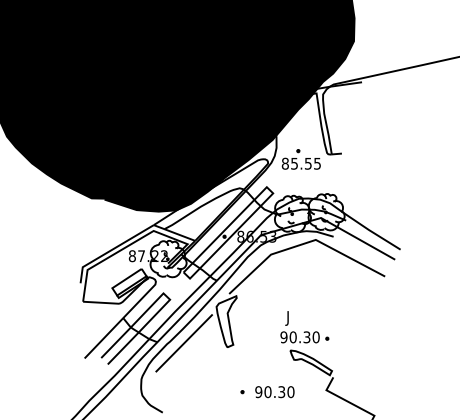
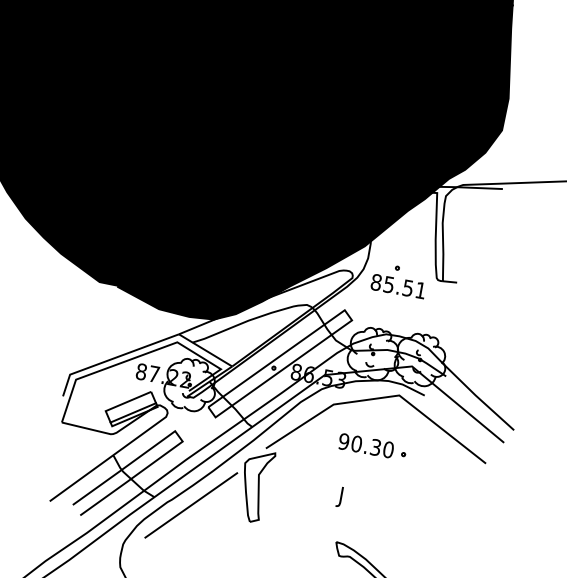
text: (317, 163) -> (420, 290), 85.55 -> 85.51
part: (304, 337) -> (372, 447), moved

